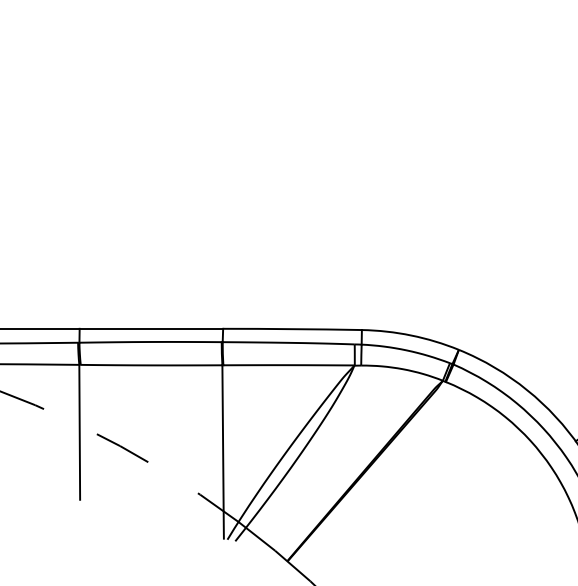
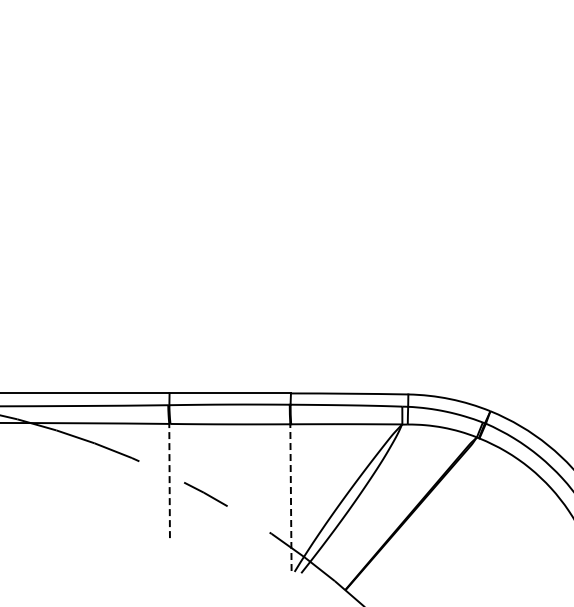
line: (79, 431) -> (169, 480), solid -> dashed
line: (222, 451) -> (290, 497), solid -> dashed

